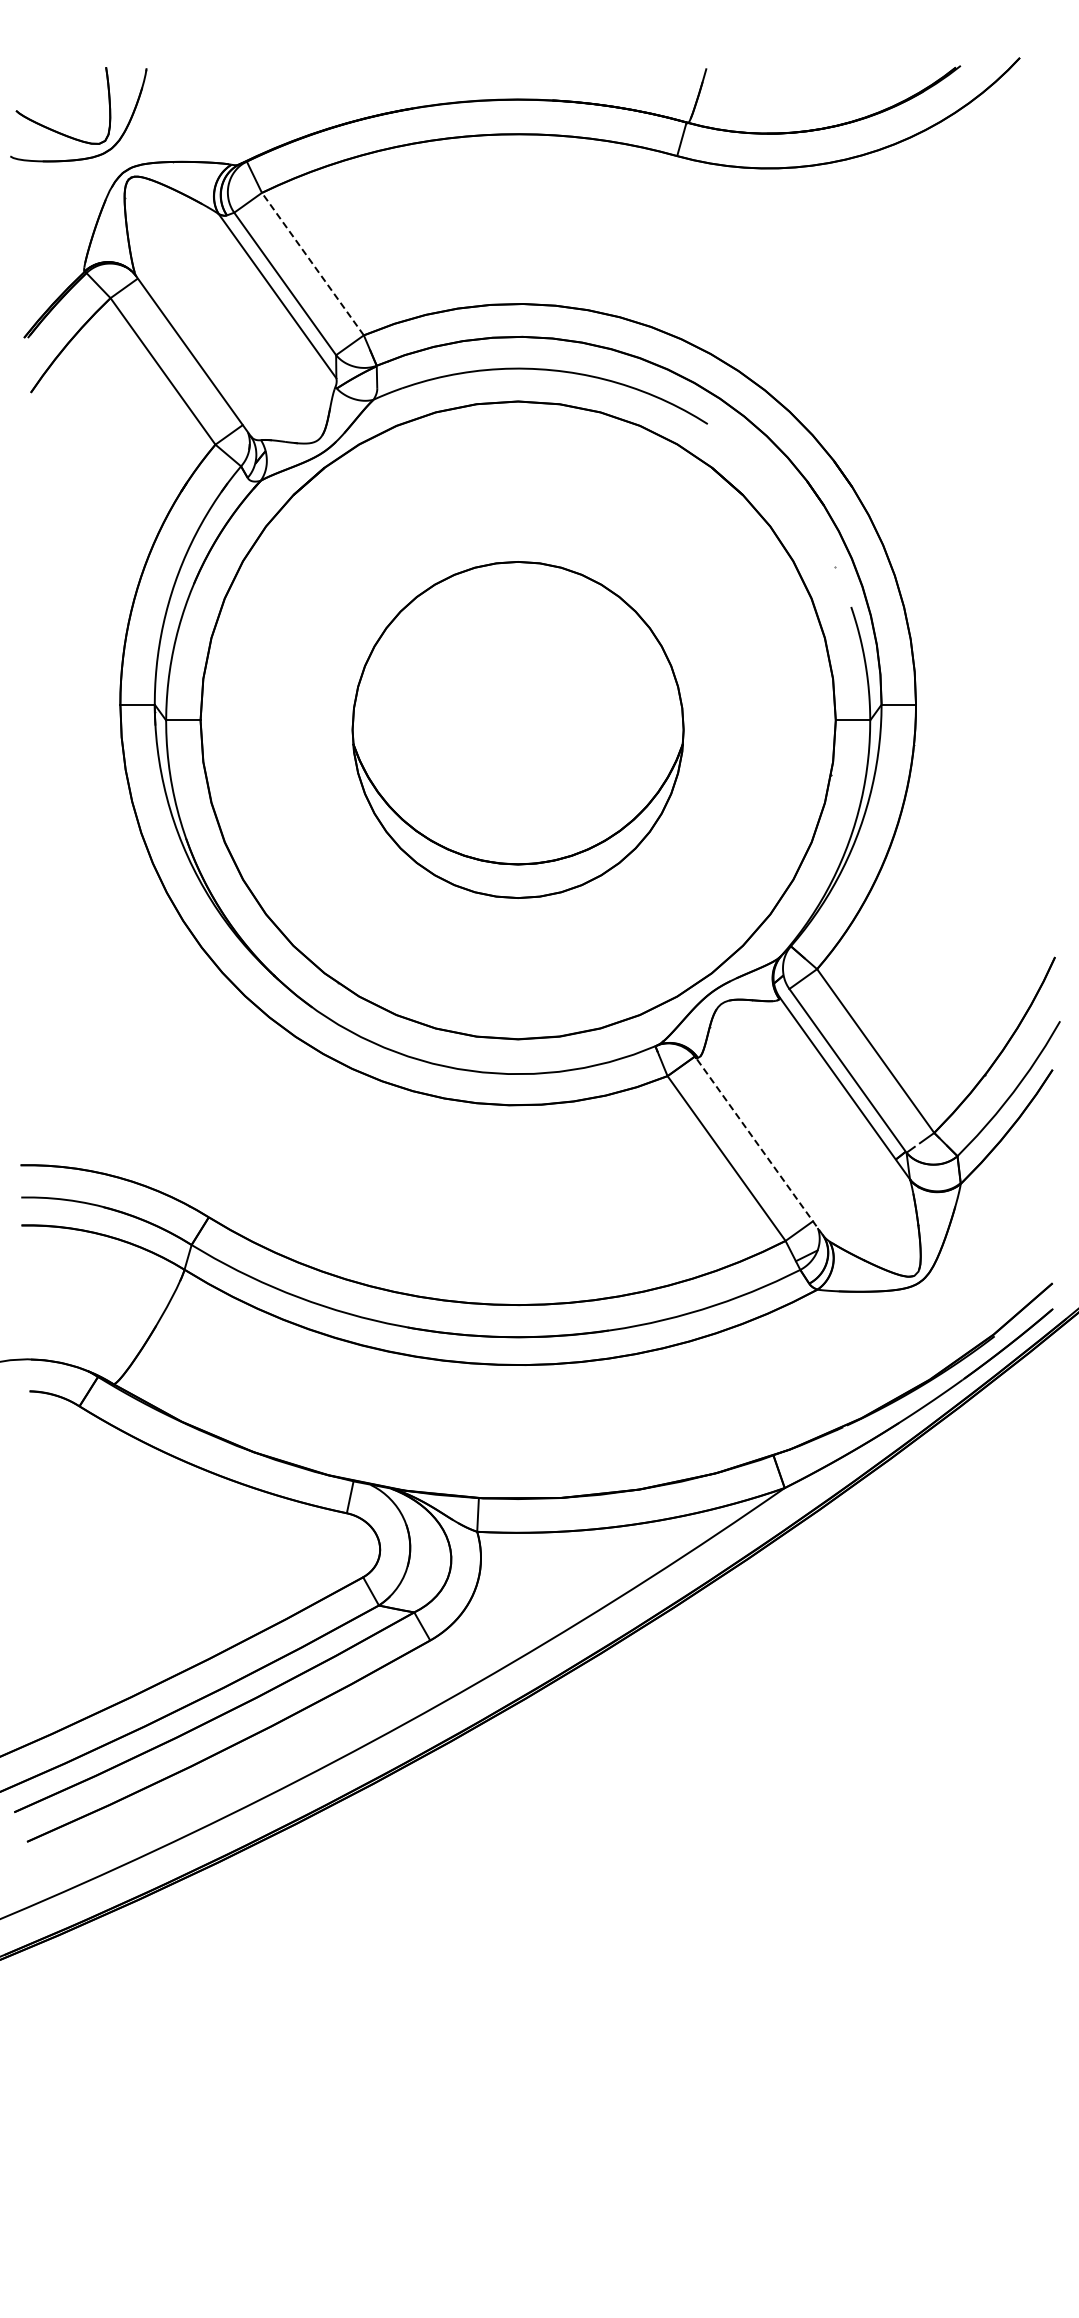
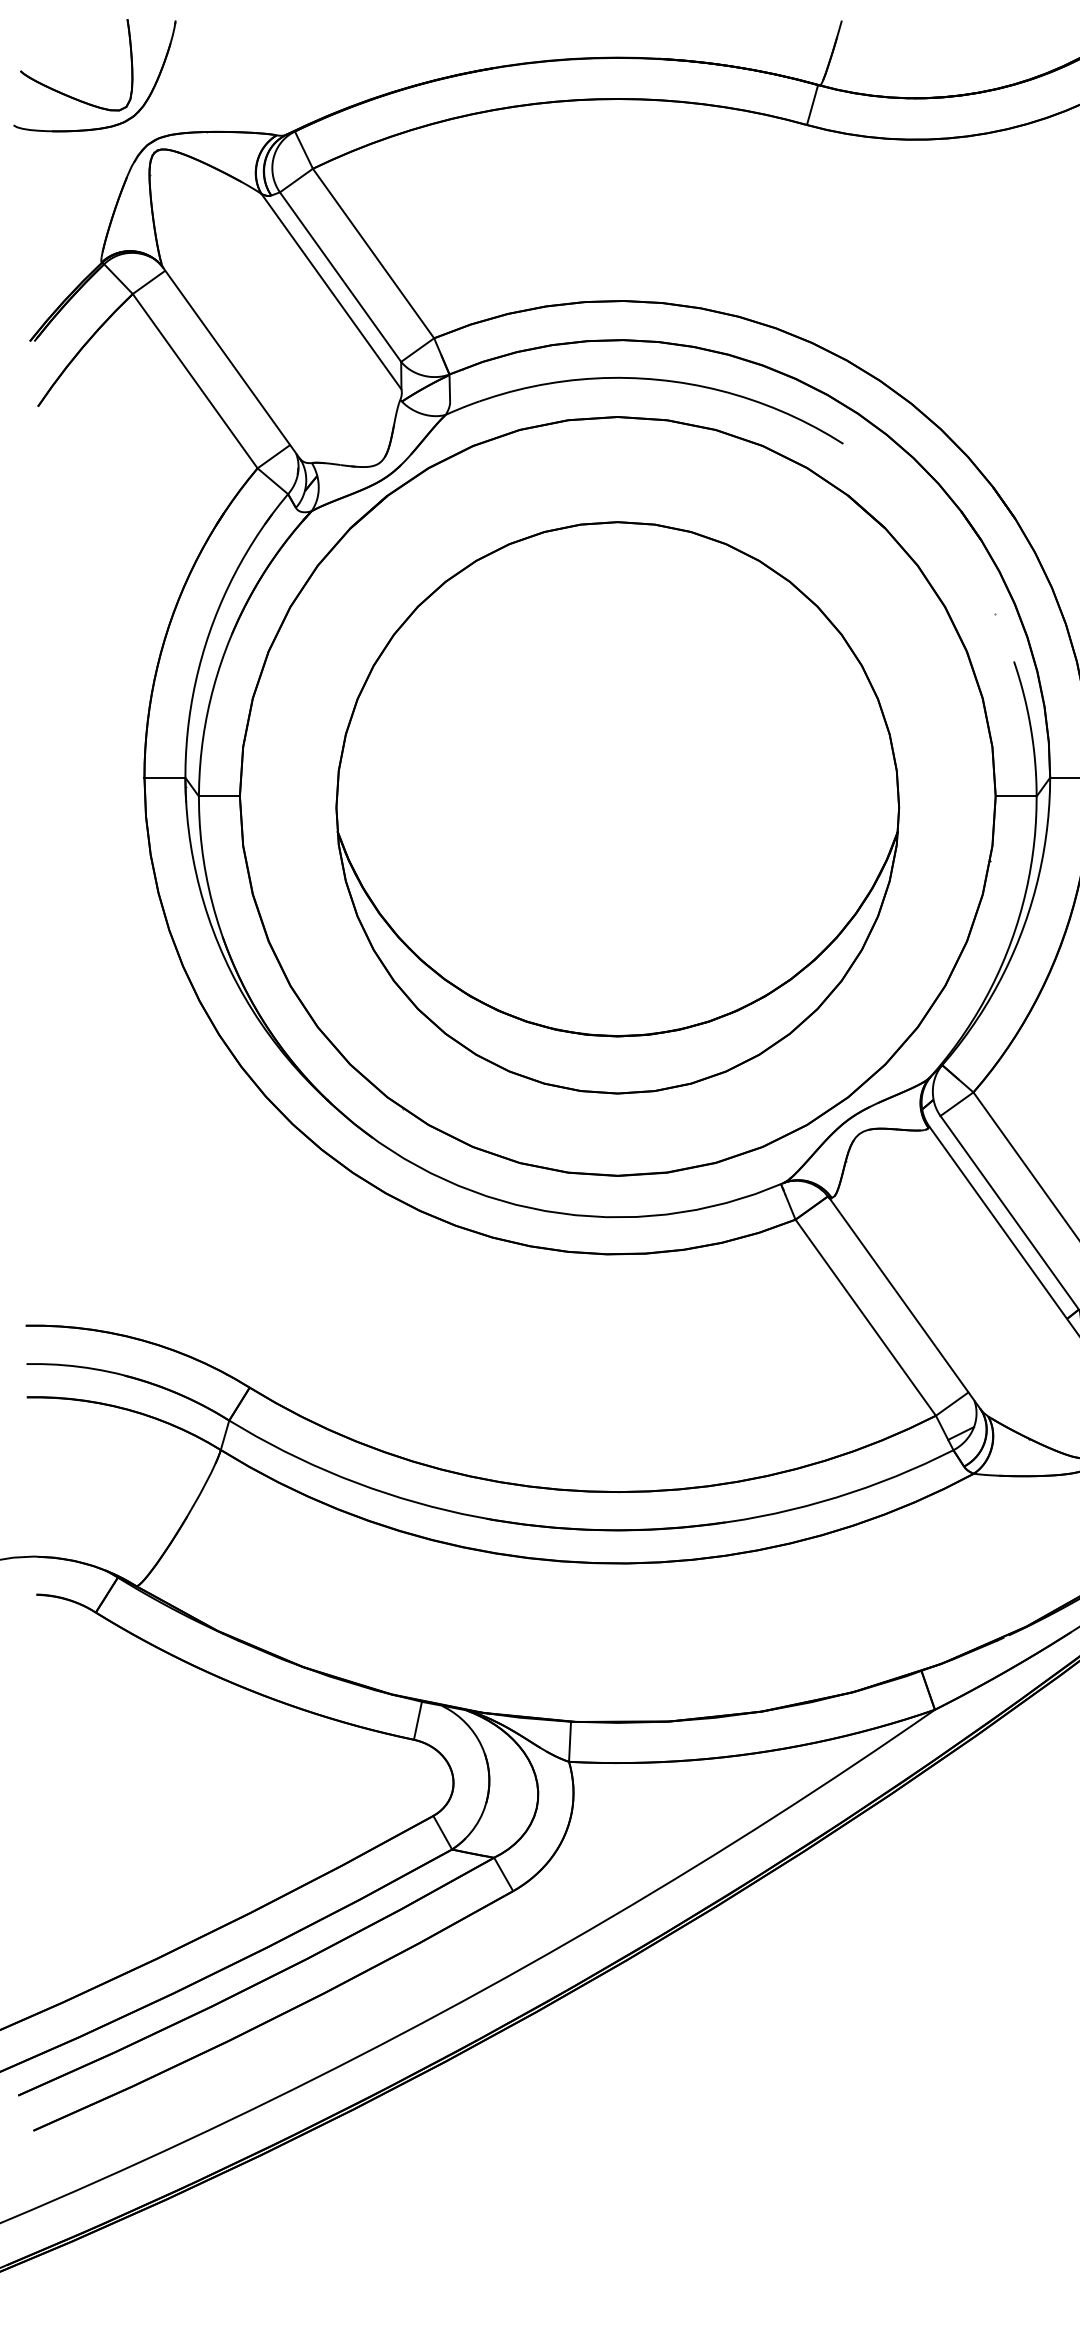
line: (312, 264) -> (373, 253), dashed -> solid
part: (517, 729) -> (616, 807), size x1.43
line: (759, 1146) -> (904, 1303), dashed -> solid

